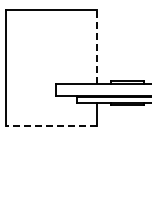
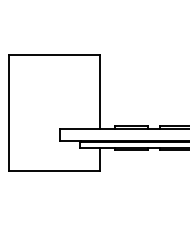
line: (96, 46) -> (100, 91), dashed -> solid
line: (50, 125) -> (54, 170), dashed -> solid

